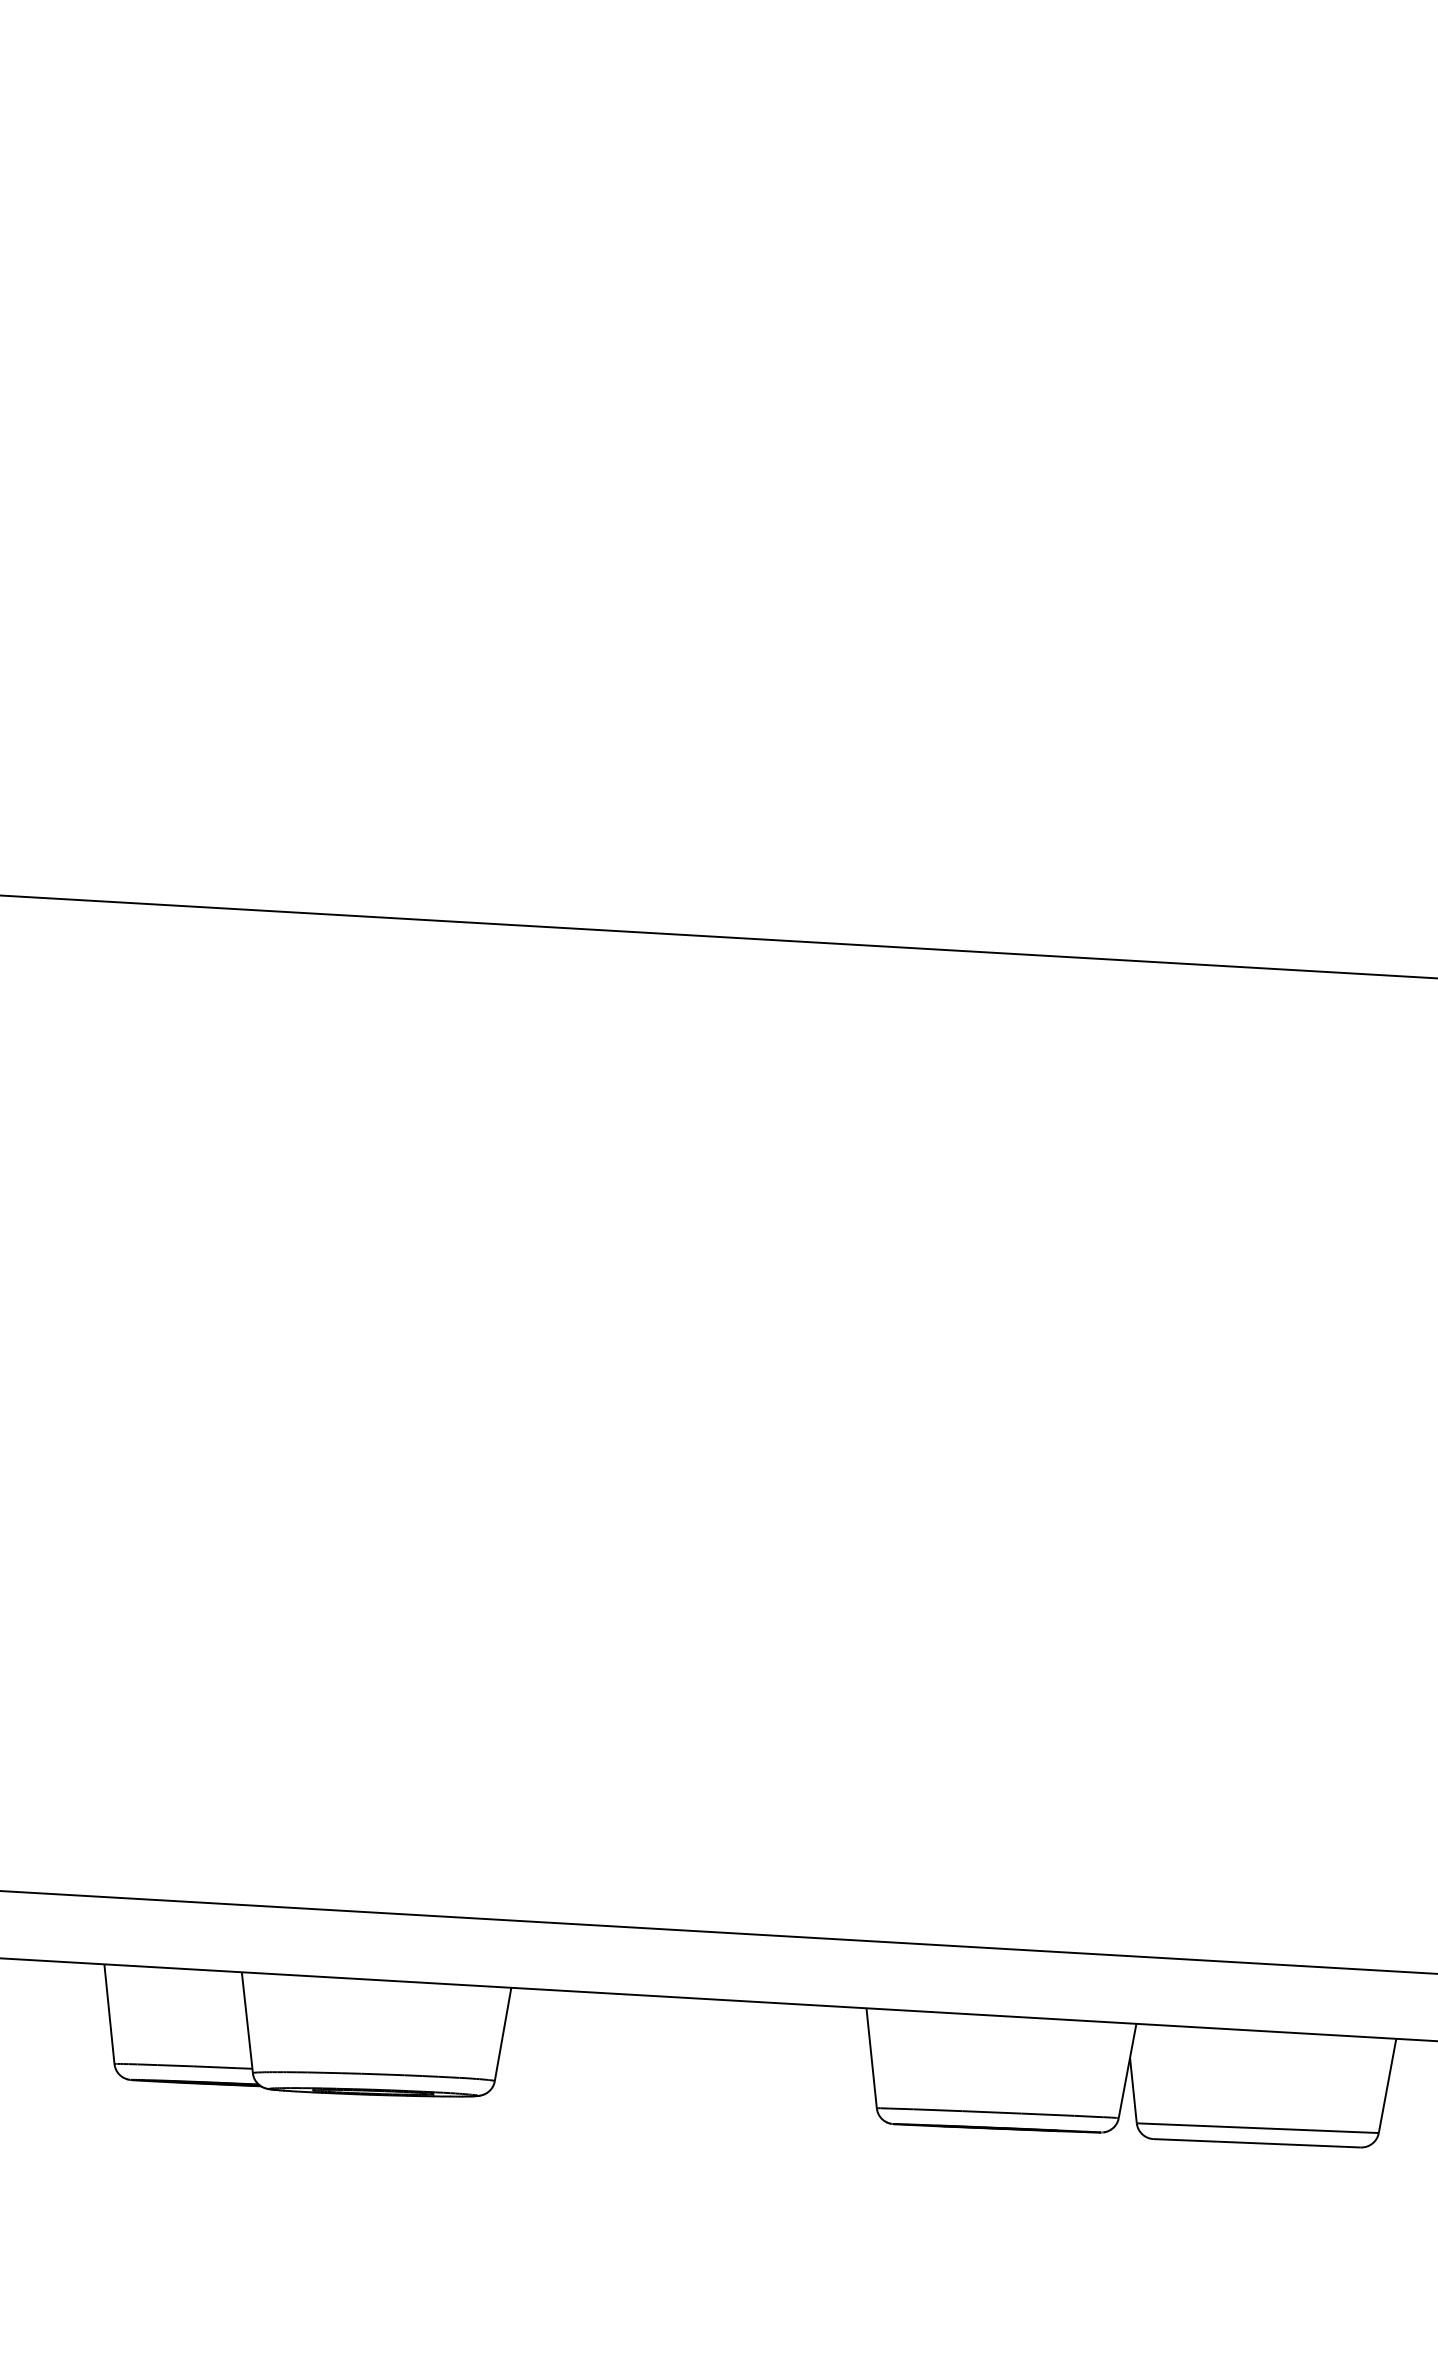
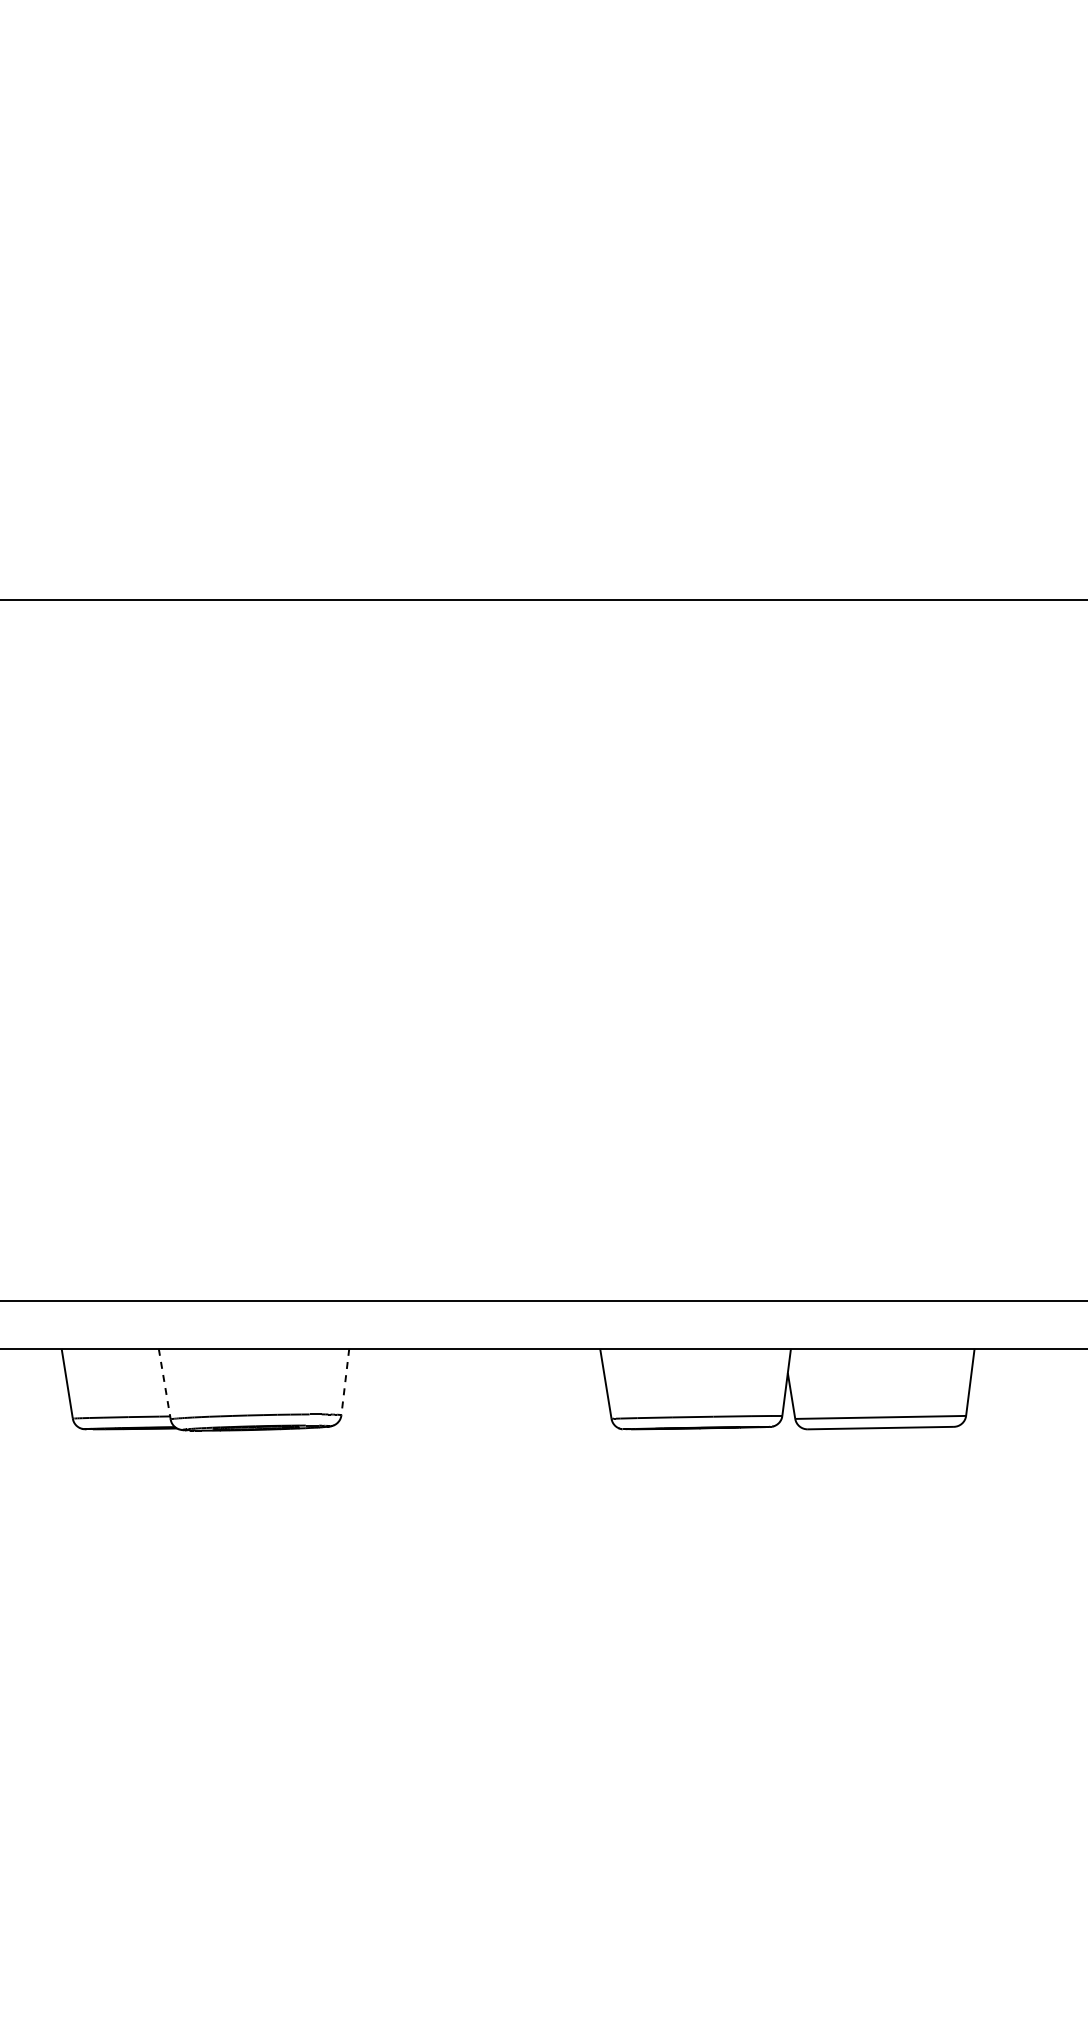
line: (246, 2023) -> (164, 1384), solid -> dashed
line: (503, 2035) -> (345, 1382), solid -> dashed

